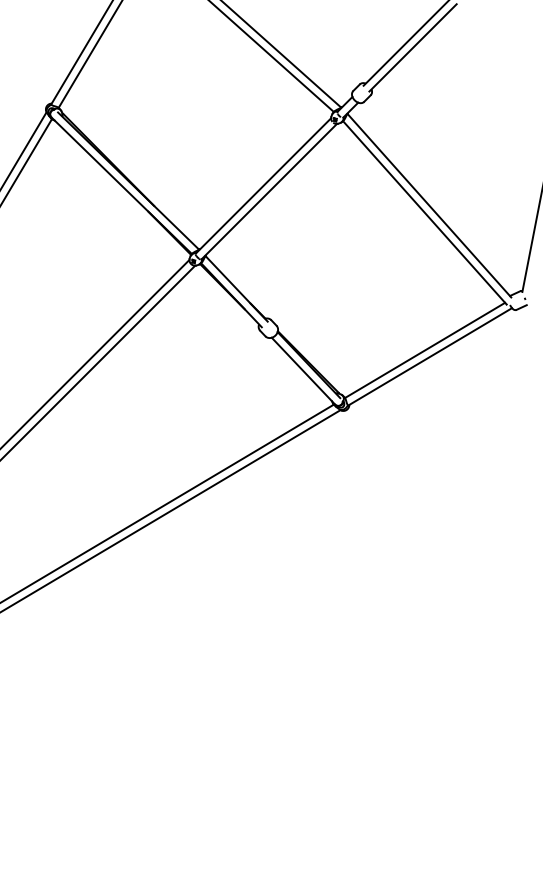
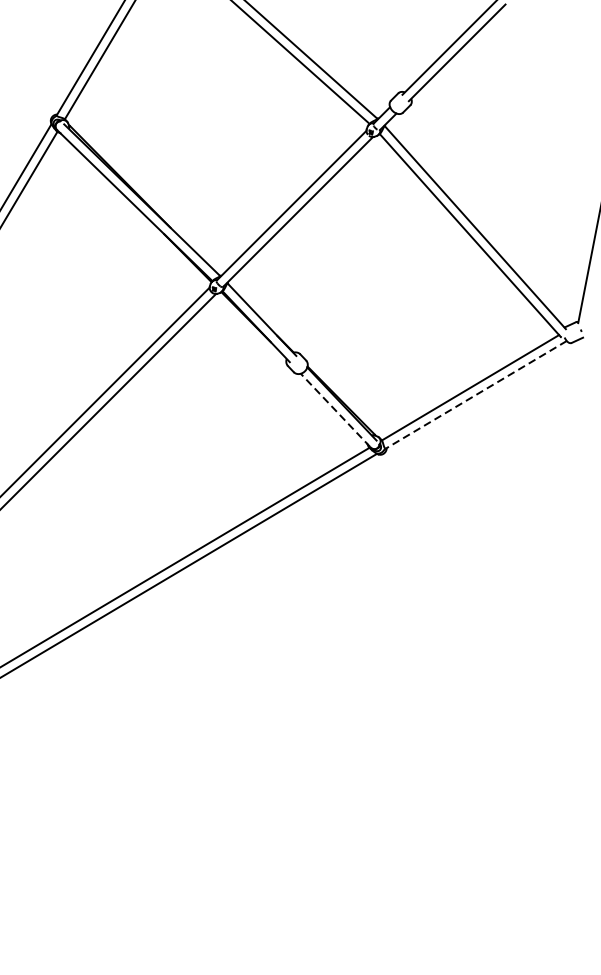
line: (429, 357) -> (475, 395), solid -> dashed
line: (303, 370) -> (335, 410), solid -> dashed

